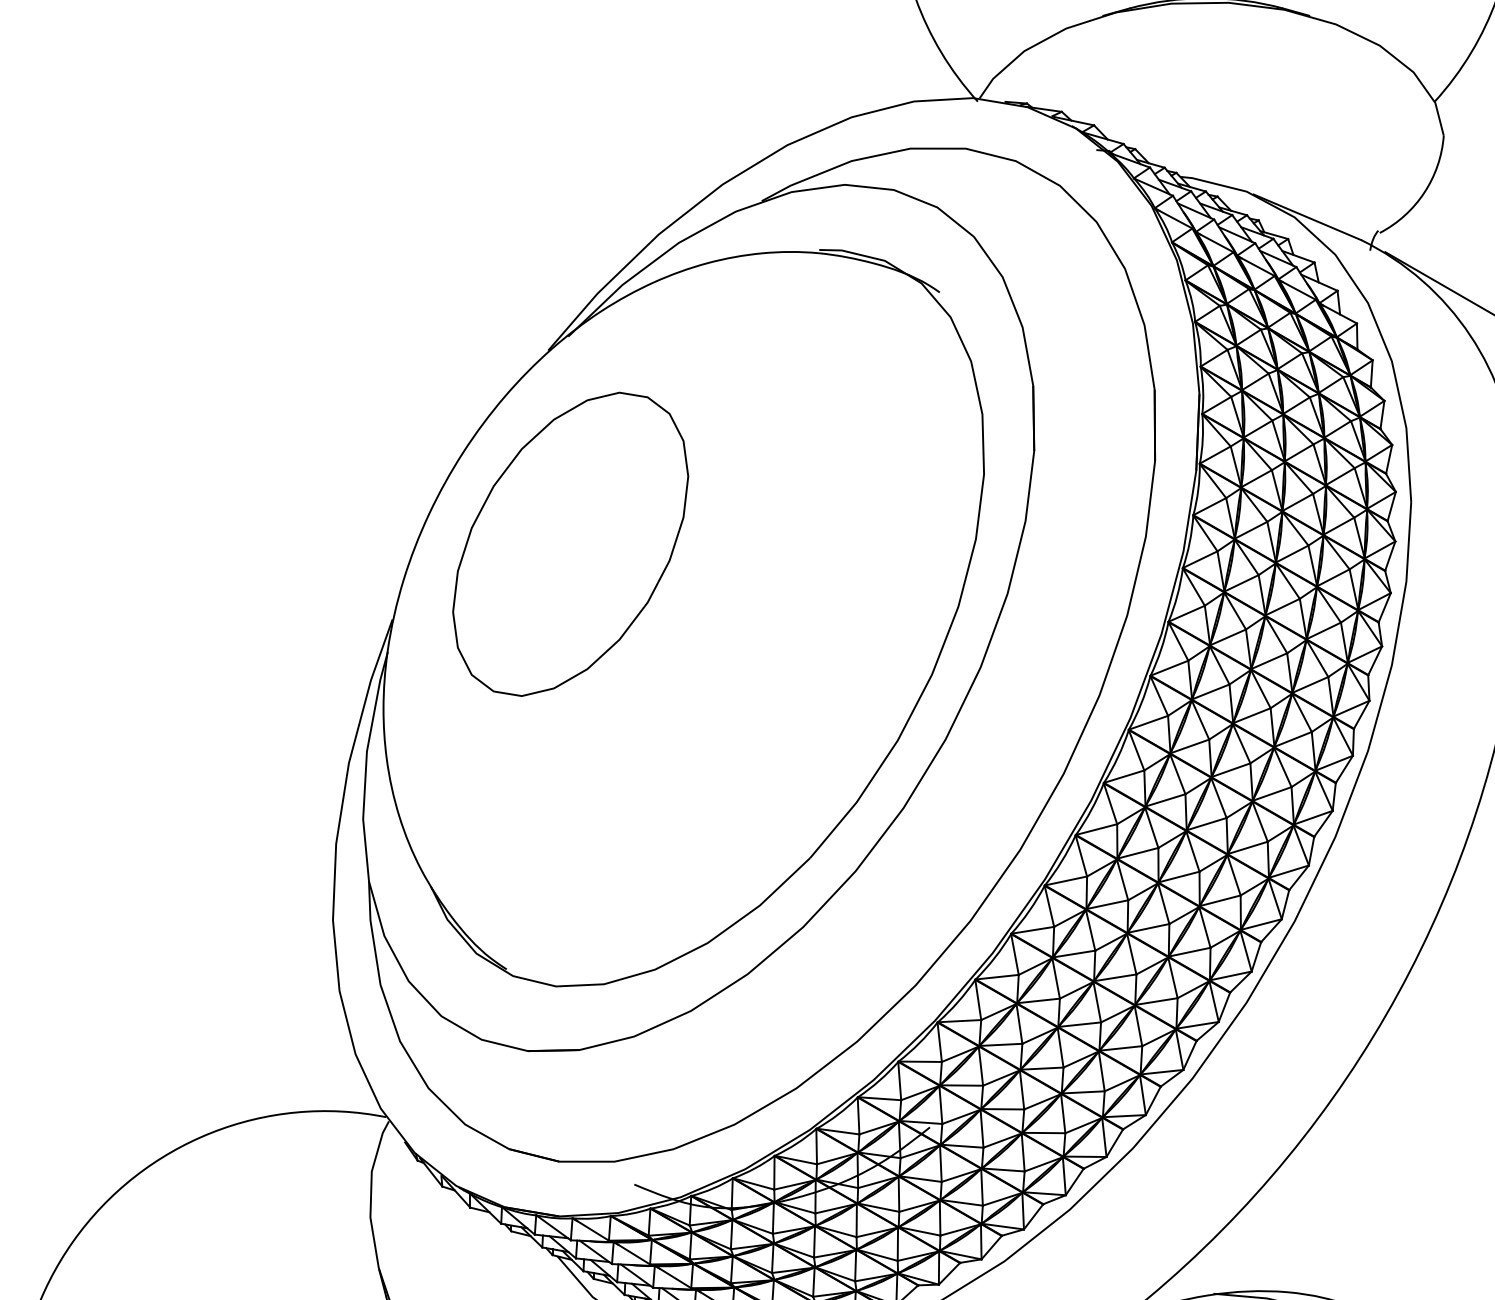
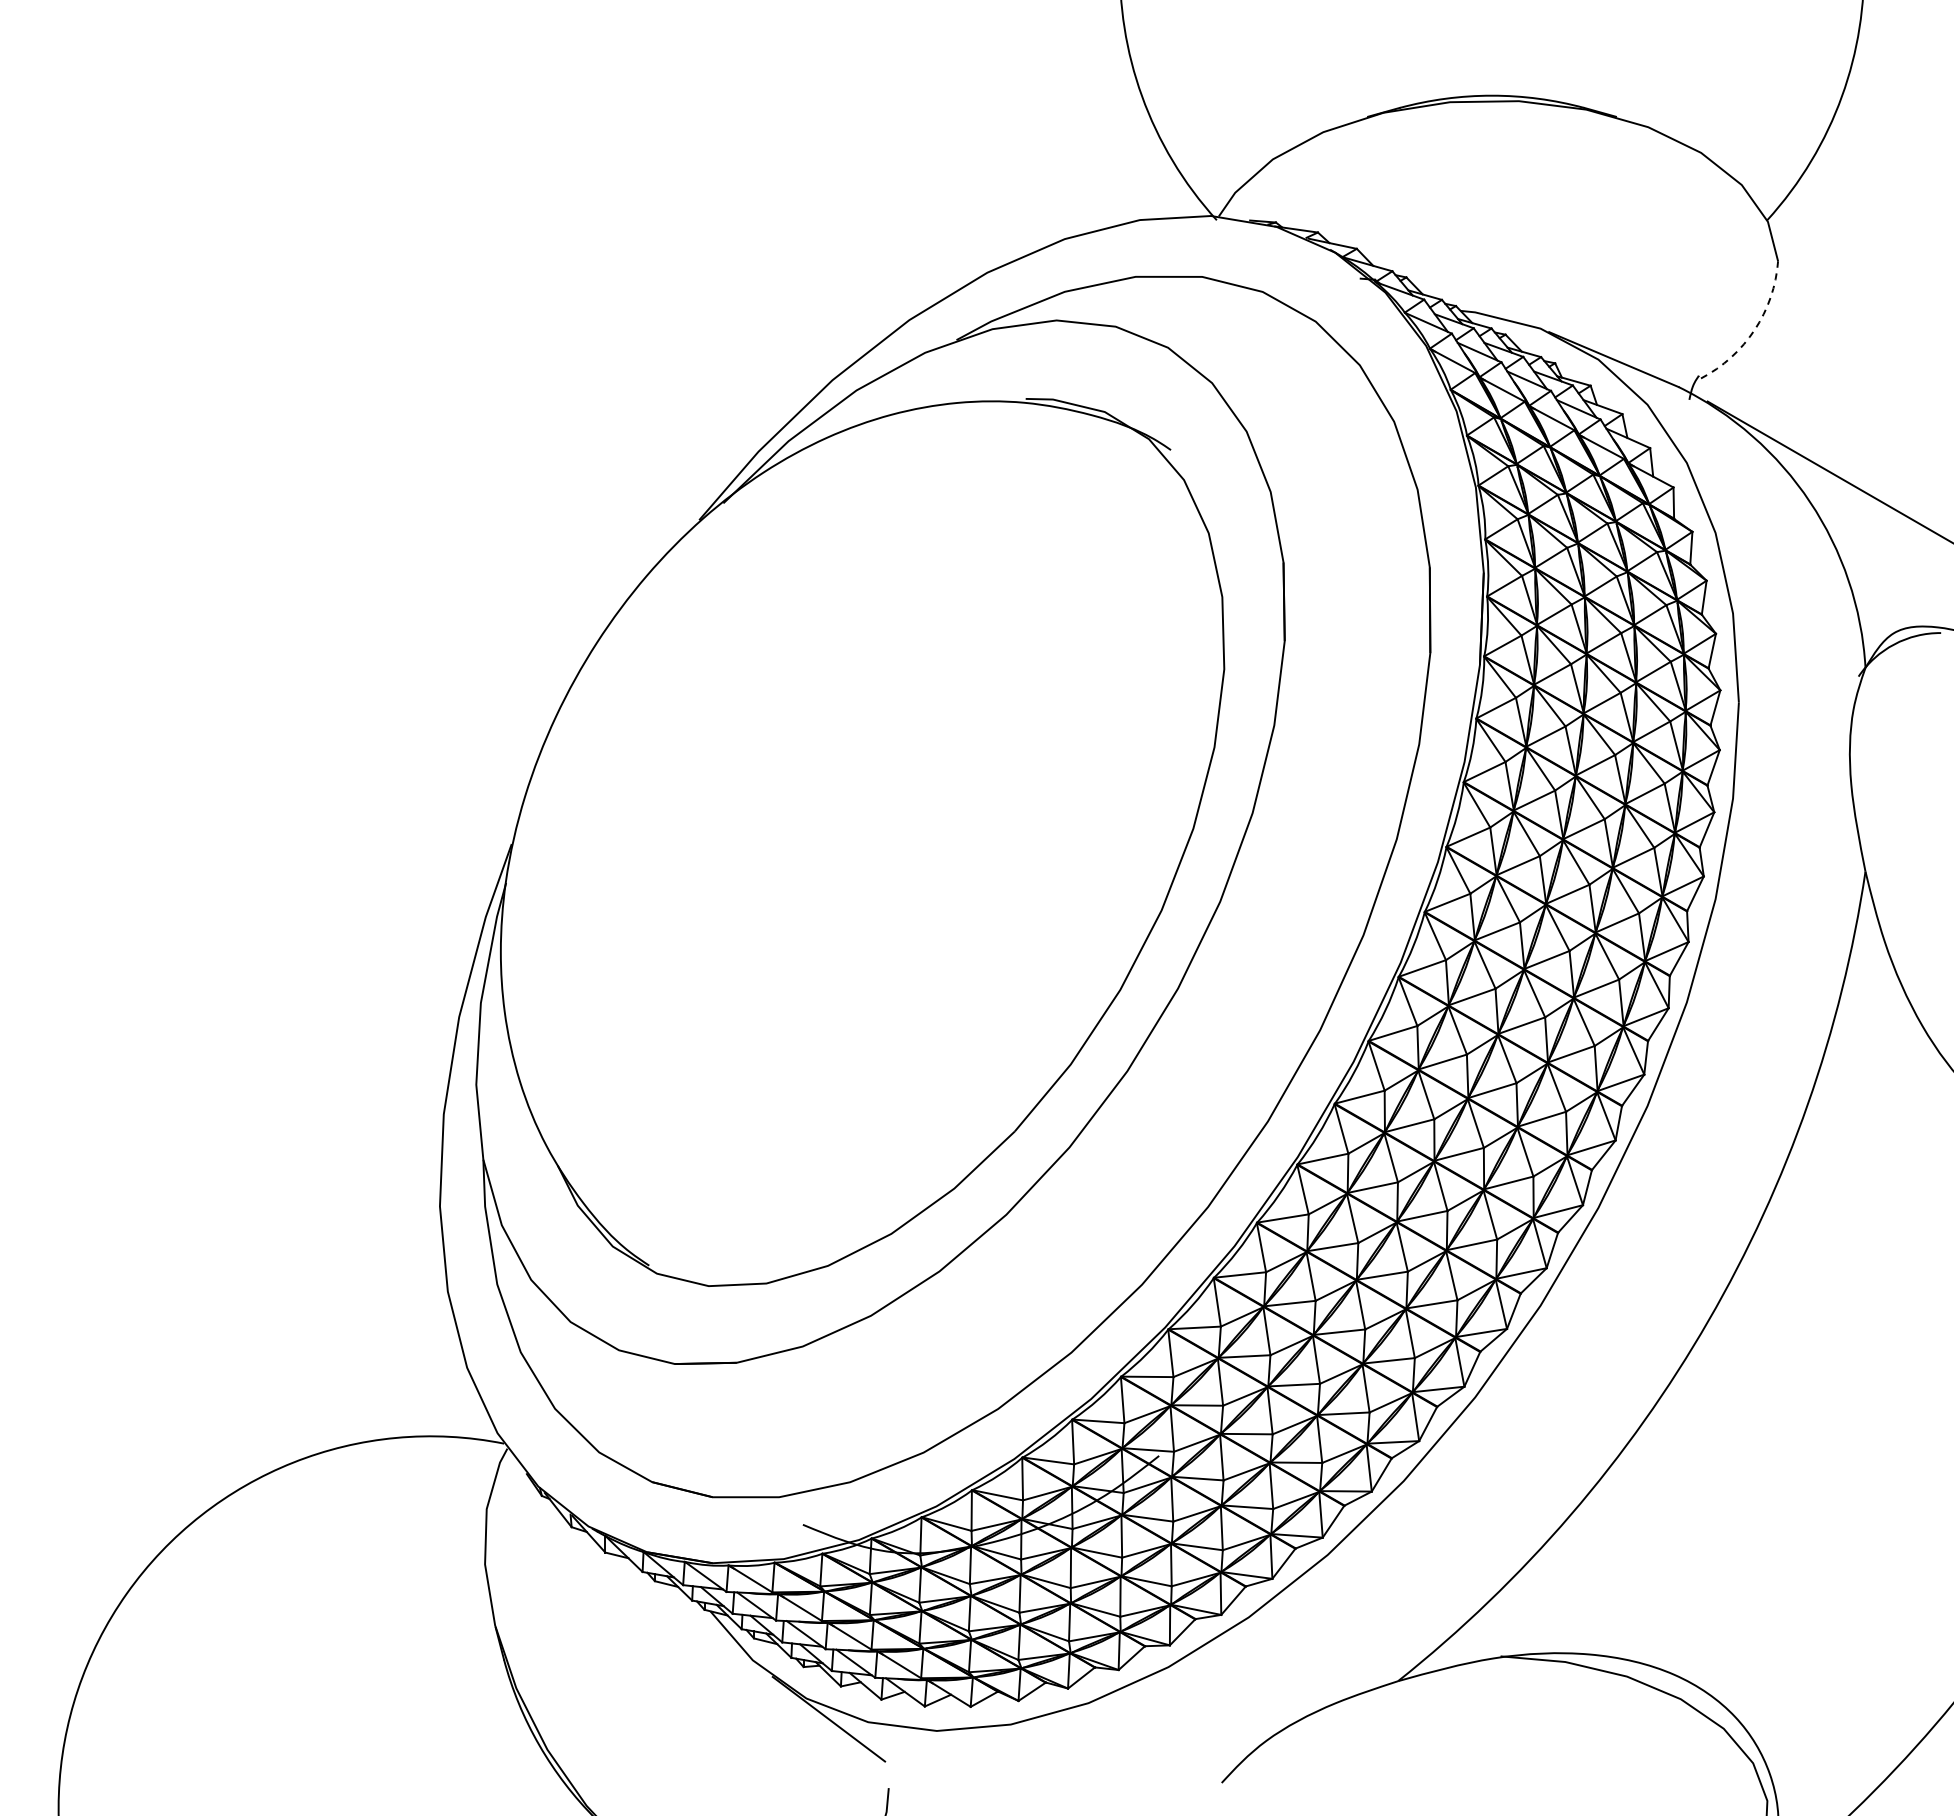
arc: (1424, 192) -> (1754, 329), solid -> dashed
part: (570, 544) -> (725, 753), removed

